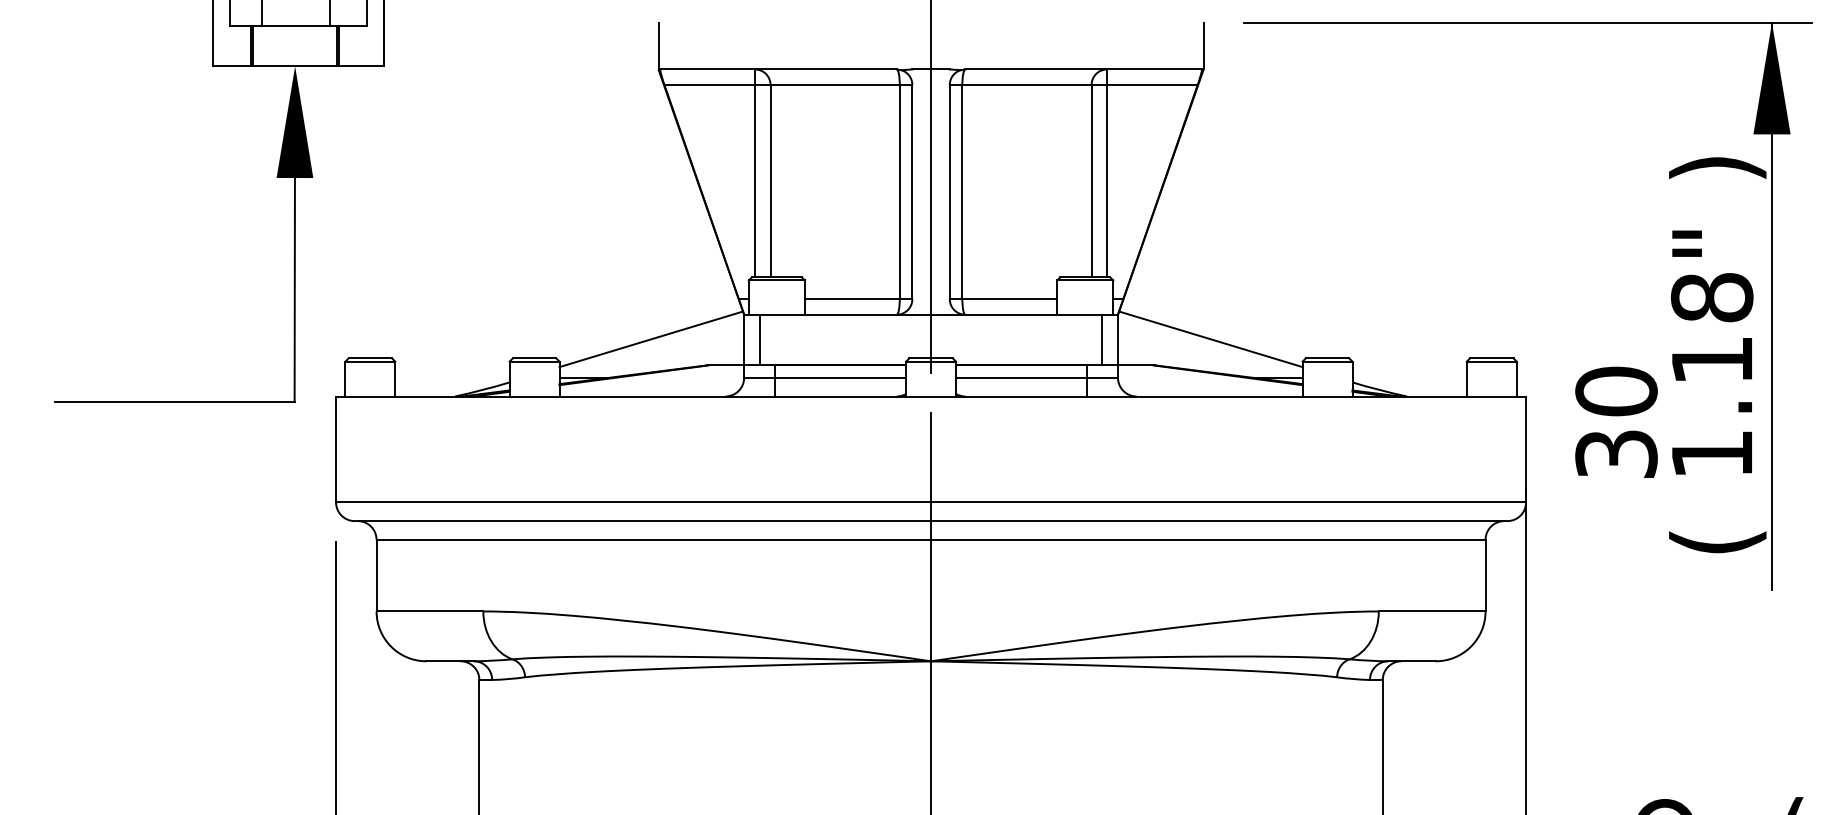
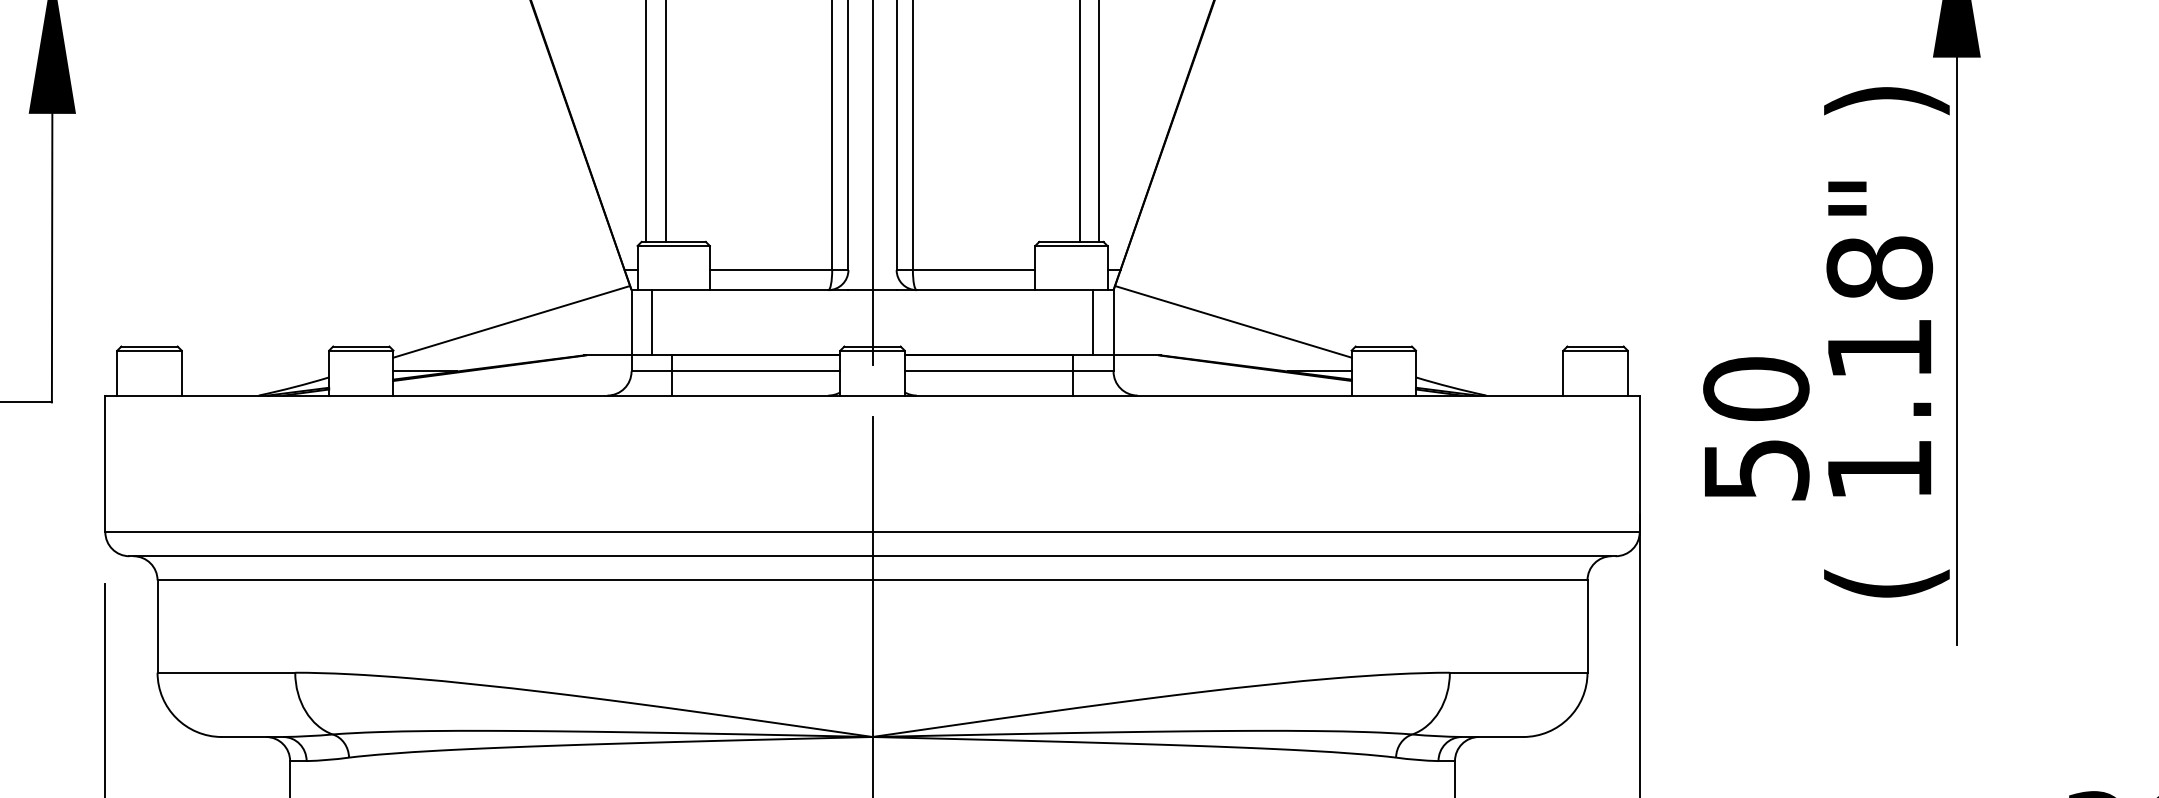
text: (1616, 453) -> (1756, 469), 30 -> 50

